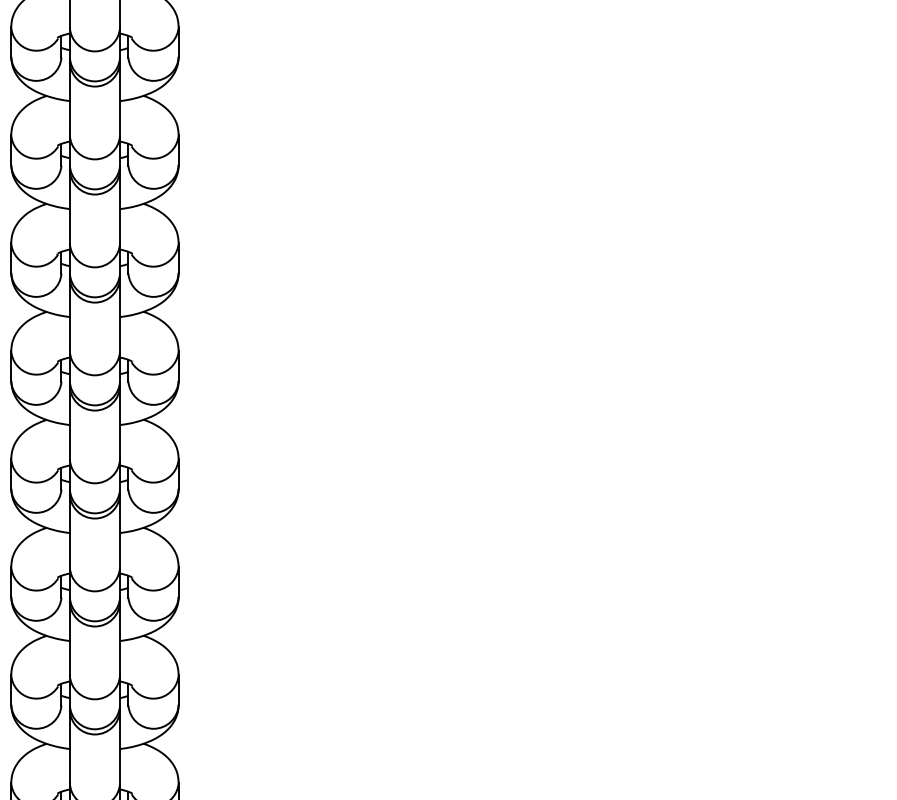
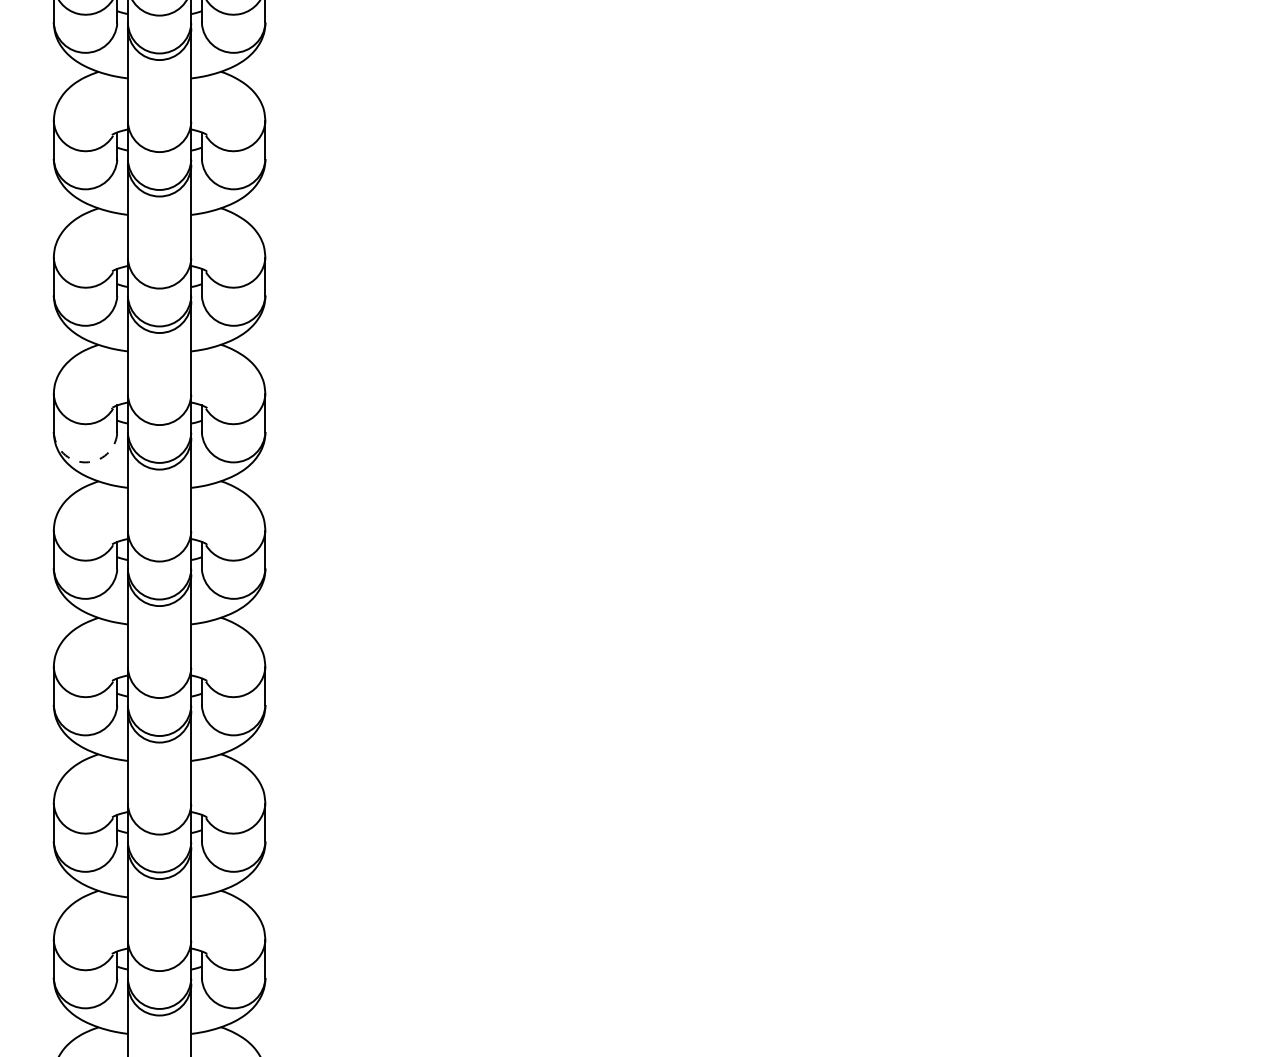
arc: (36, 296) -> (85, 462), solid -> dashed

